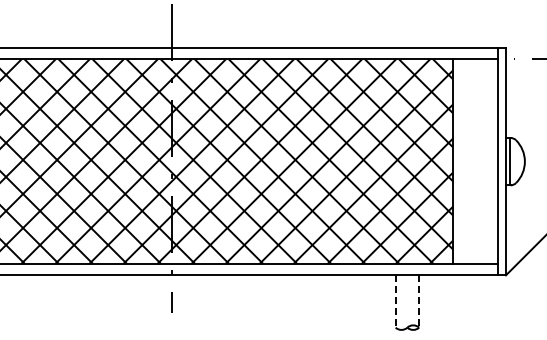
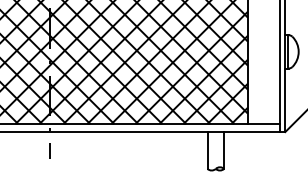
line: (395, 302) -> (207, 151), dashed -> solid
line: (419, 302) -> (224, 151), dashed -> solid

